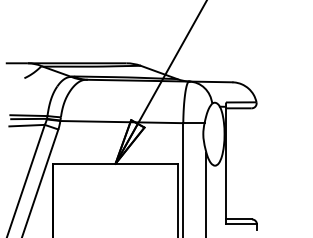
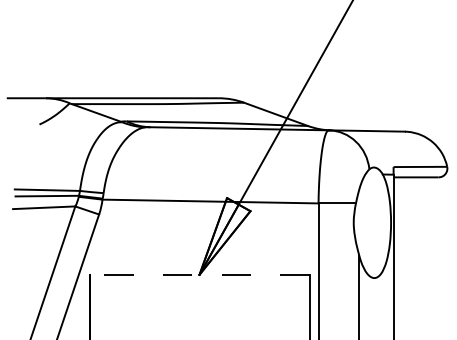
line: (115, 163) -> (199, 274), solid -> dashed

